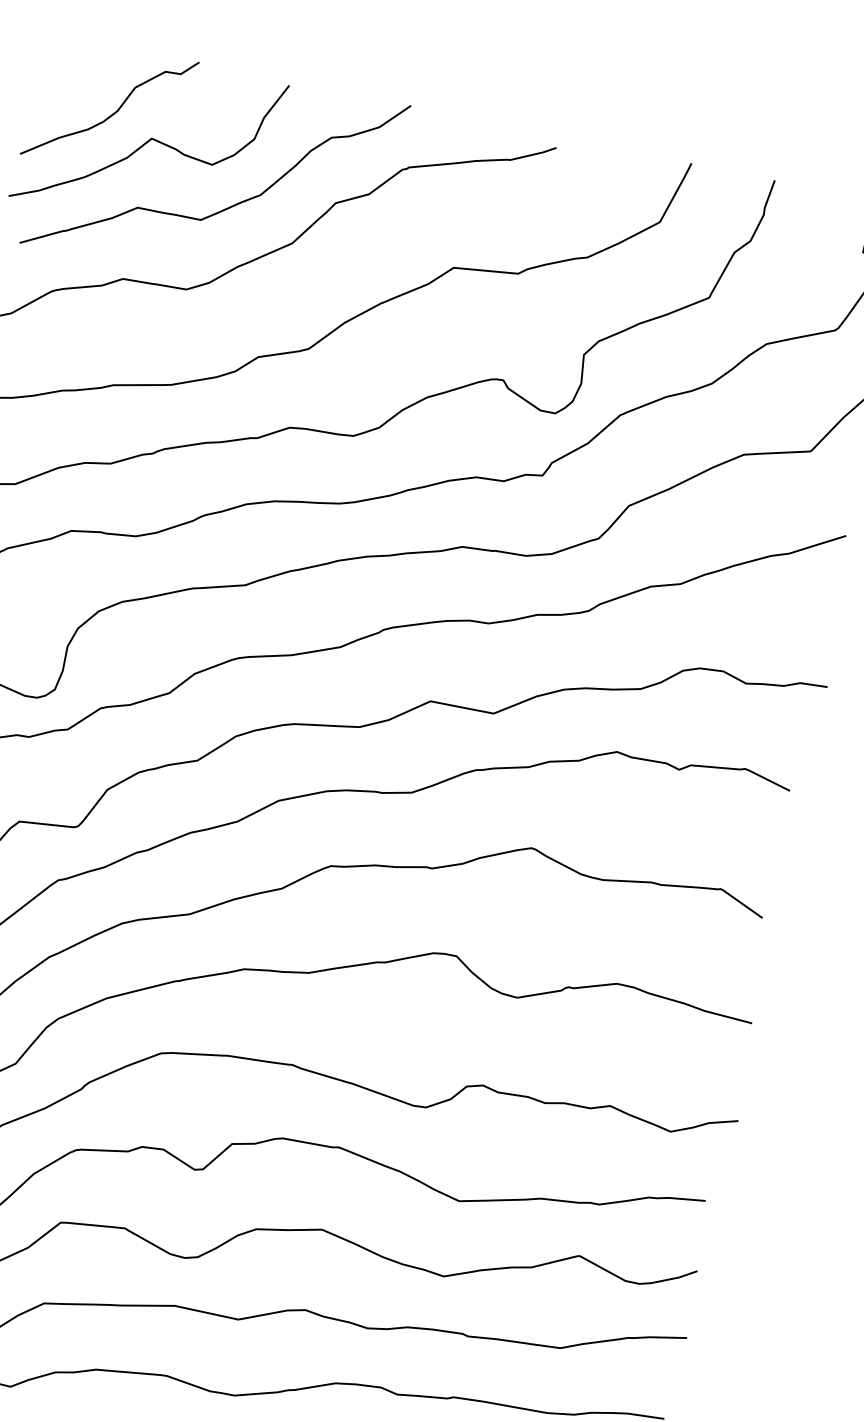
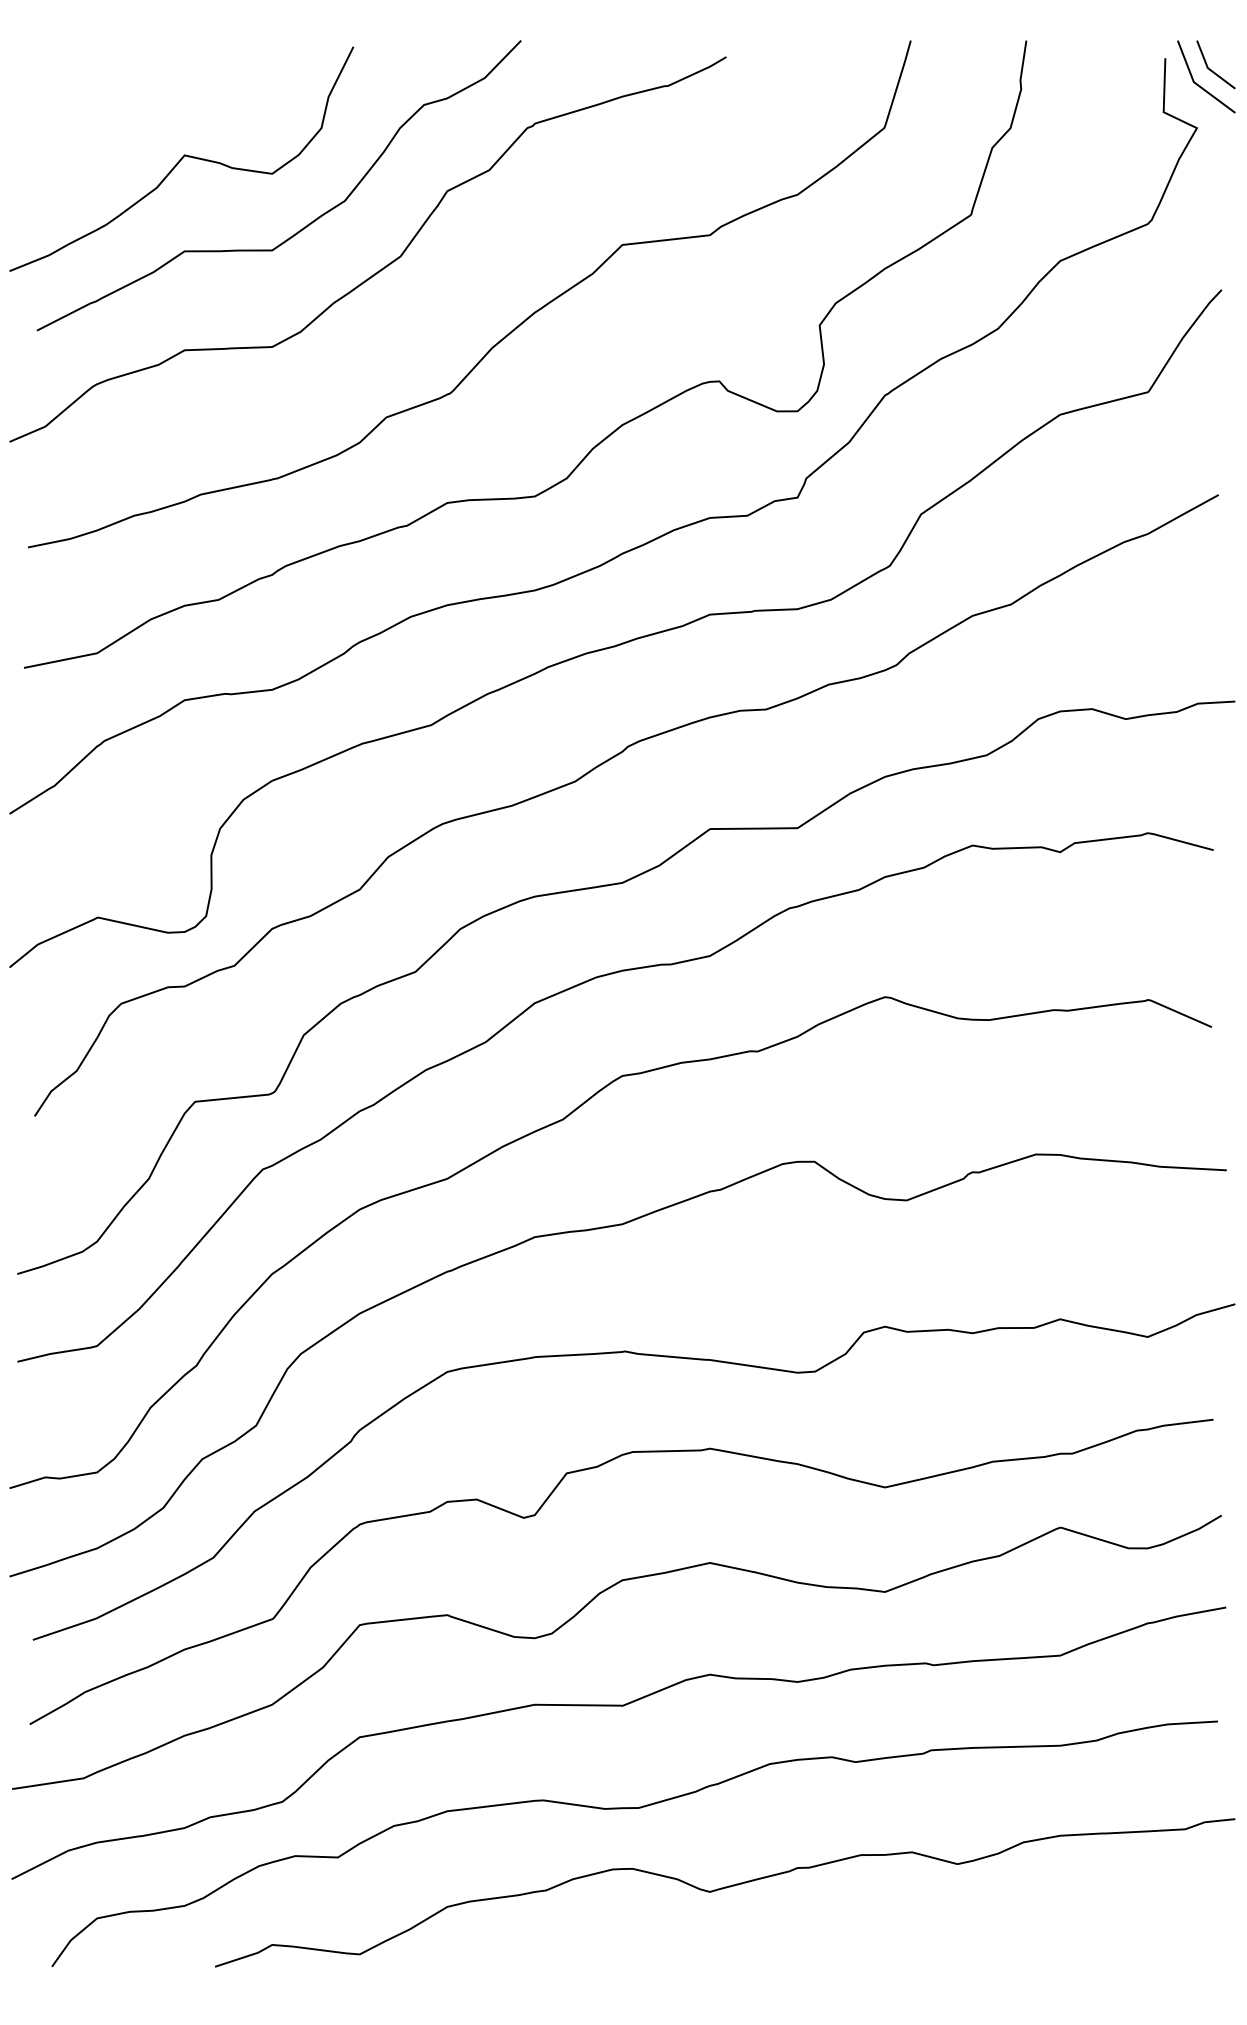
curve: (113, 113) -> (126, 132), removed

